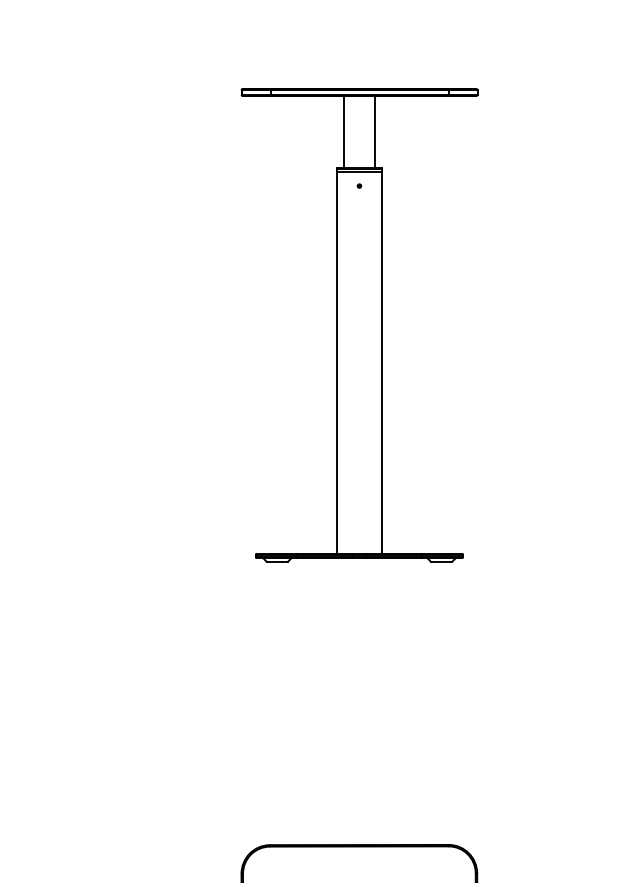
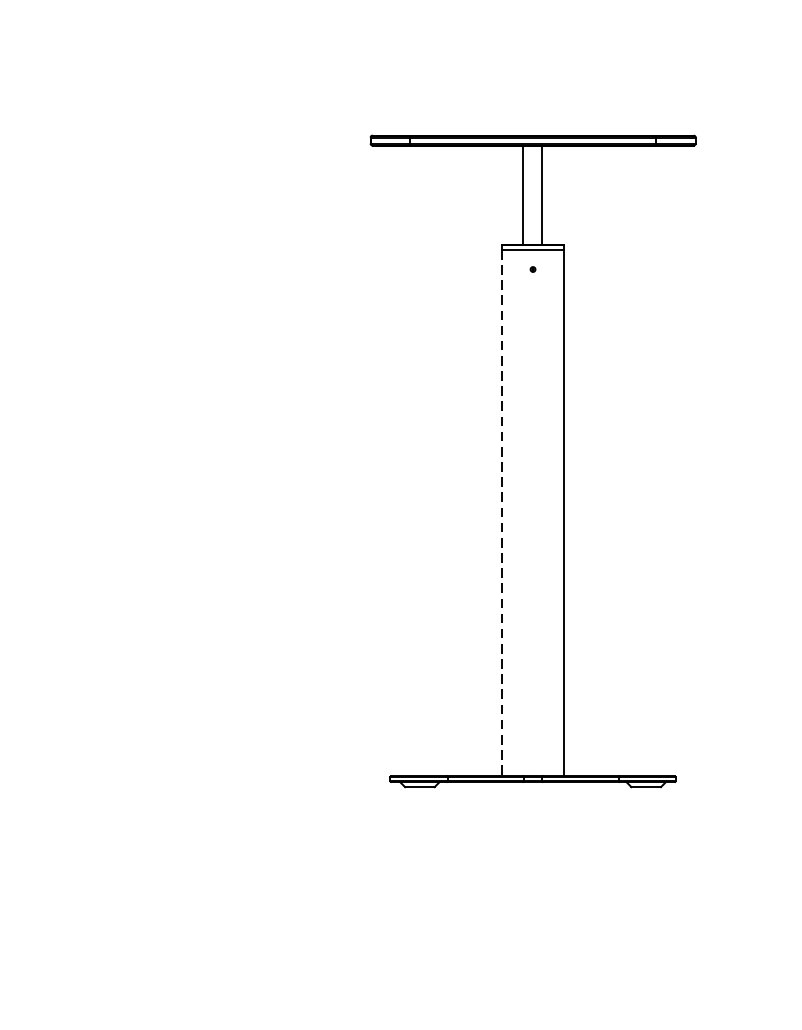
line: (344, 132) -> (542, 195), moved
line: (374, 132) -> (522, 195), moved
line: (336, 363) -> (501, 514), solid -> dashed

